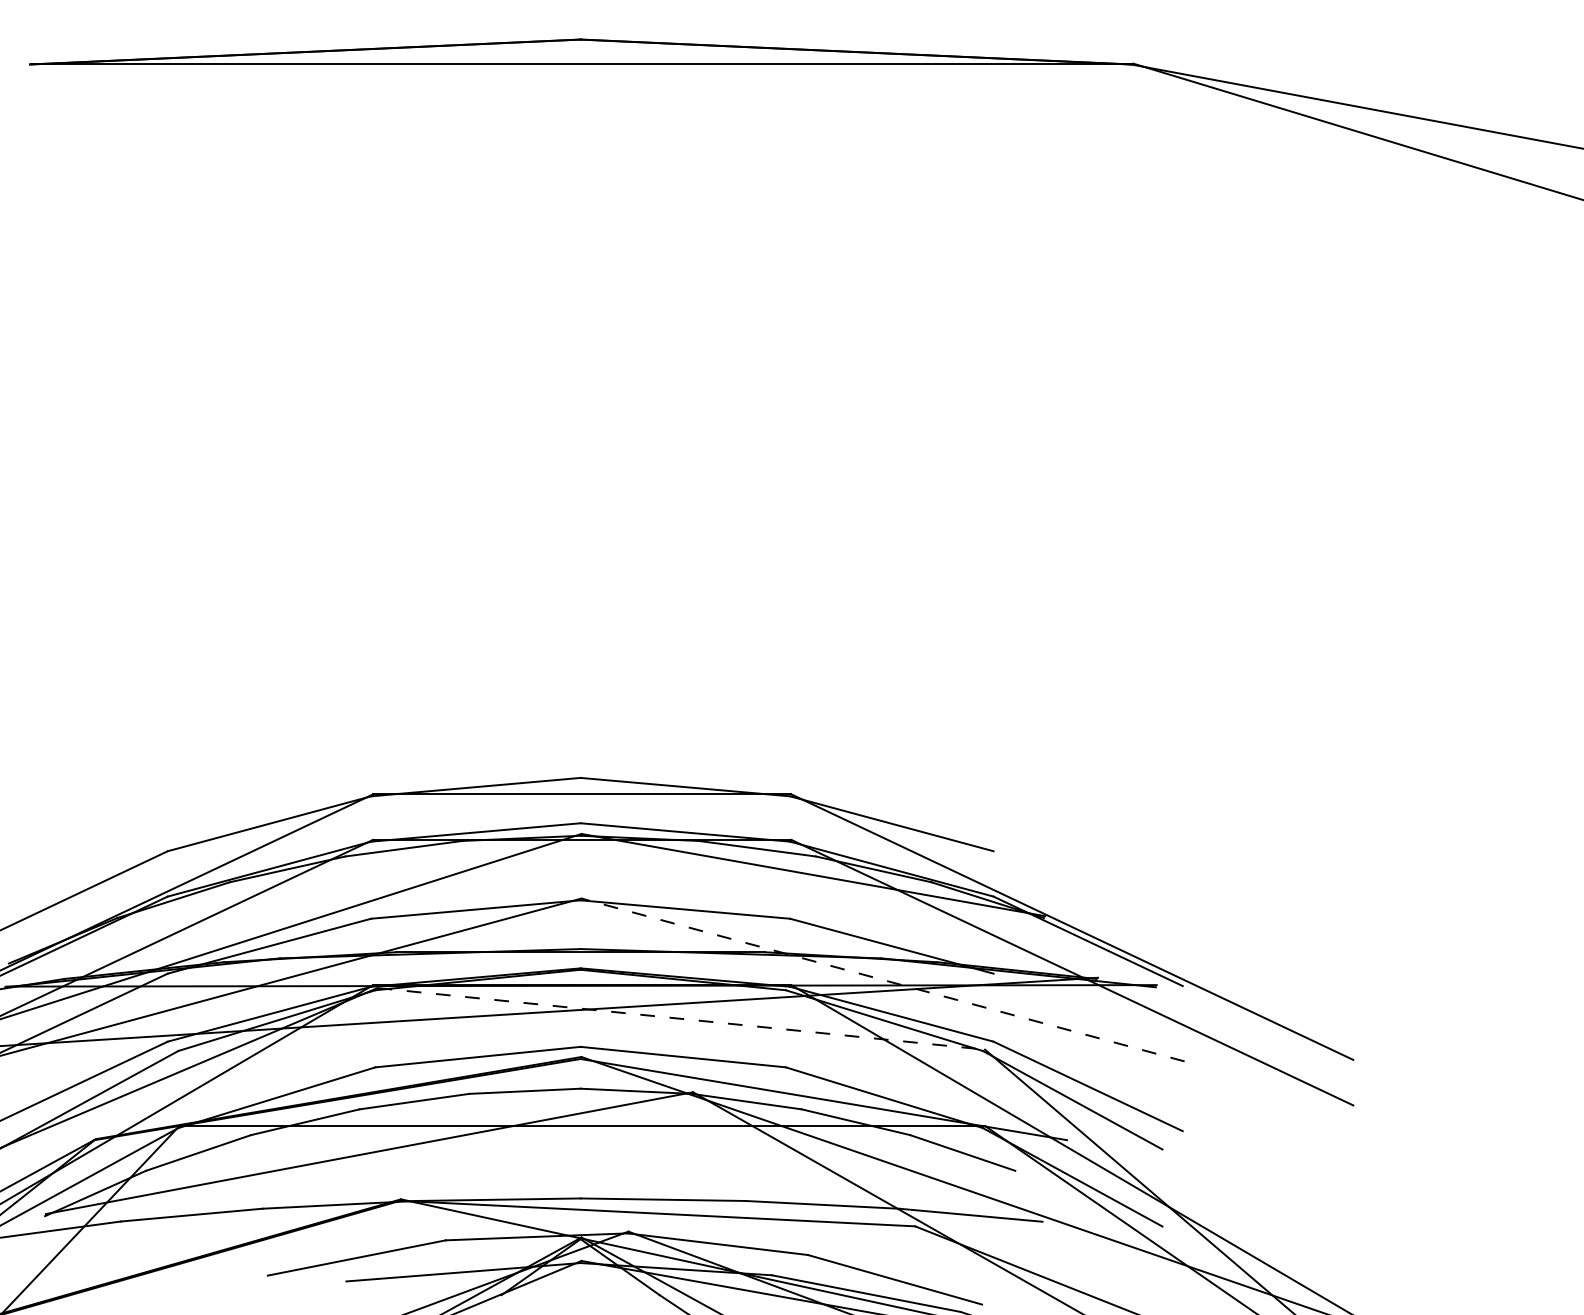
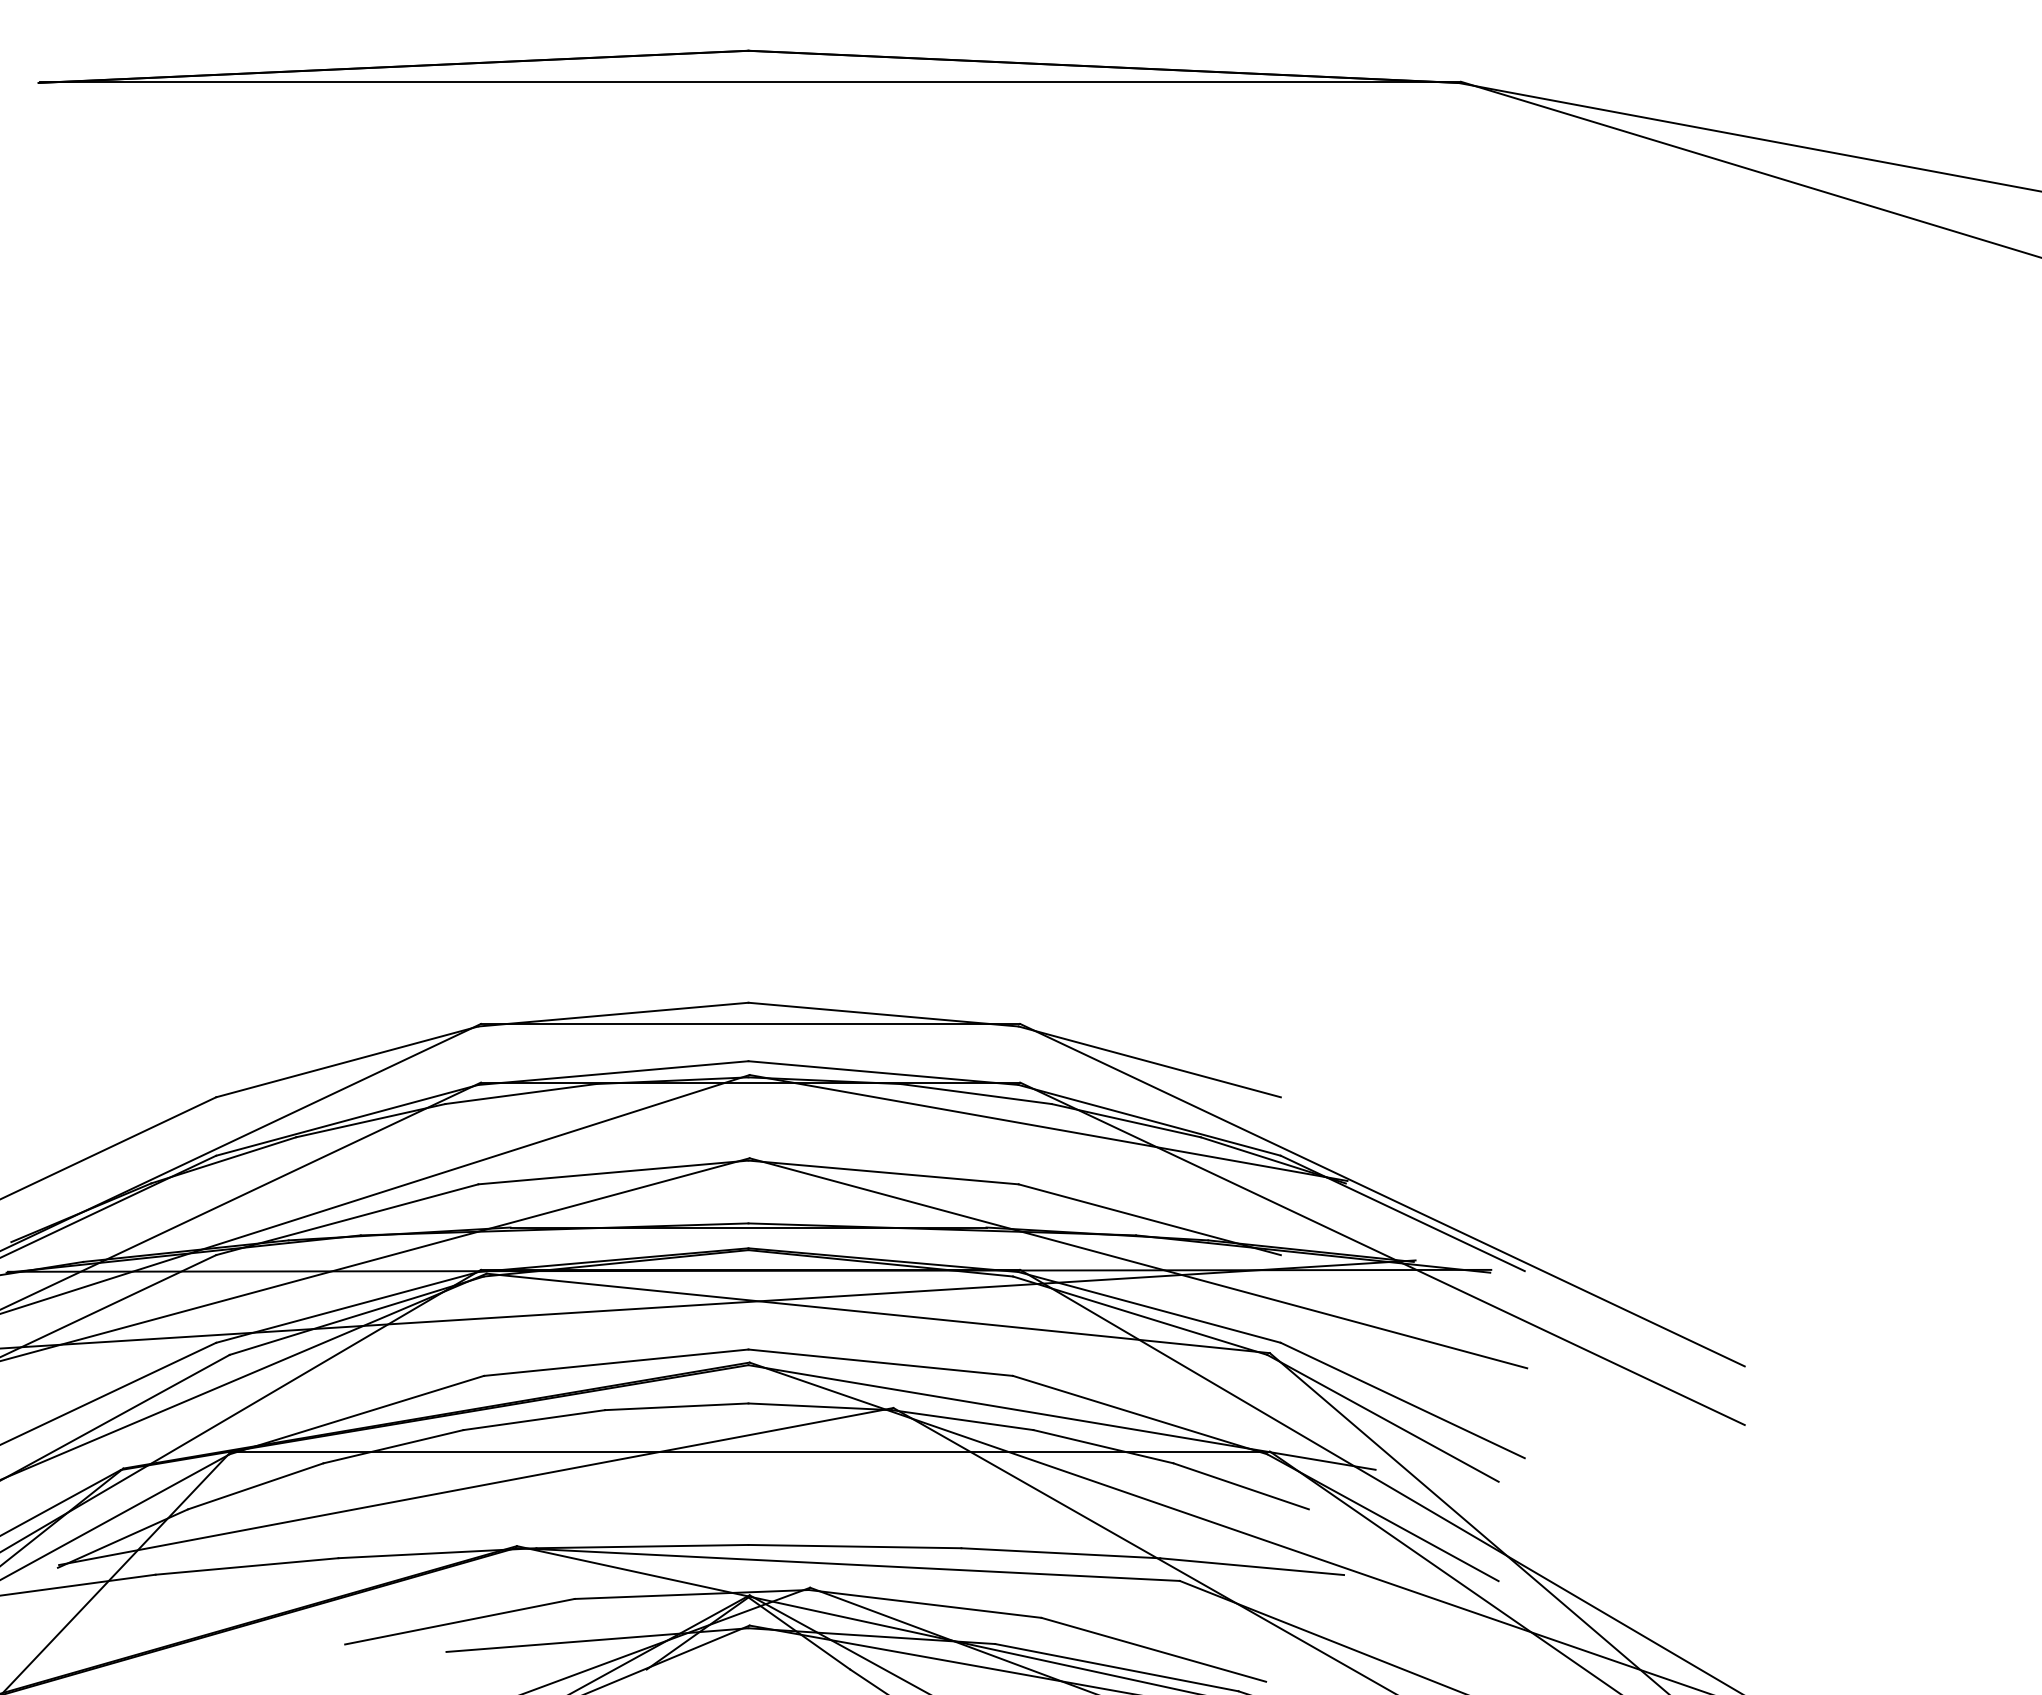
line: (883, 980) -> (1138, 1263), dashed -> solid
line: (681, 1018) -> (878, 1313), dashed -> solid

